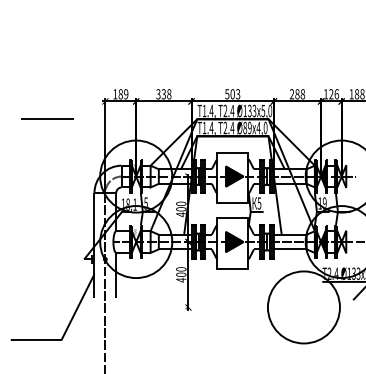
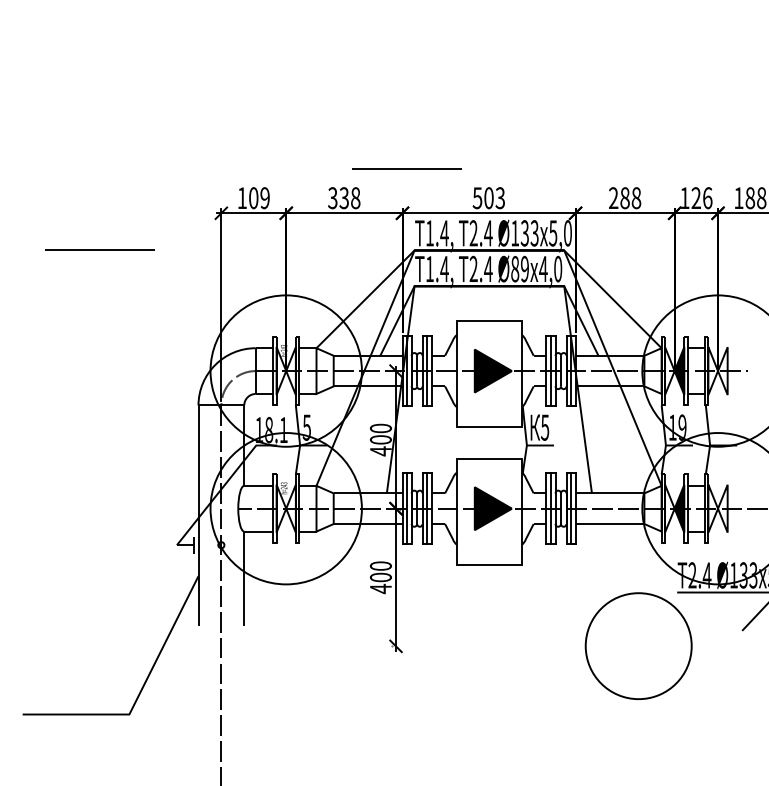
line: (193, 79) -> (406, 167), added
text: (120, 94) -> (253, 198), 189 -> 109
circle: (303, 307) -> (637, 646), size x0.7

